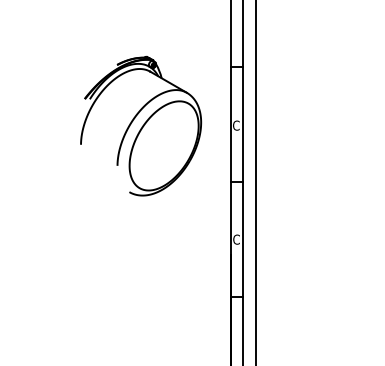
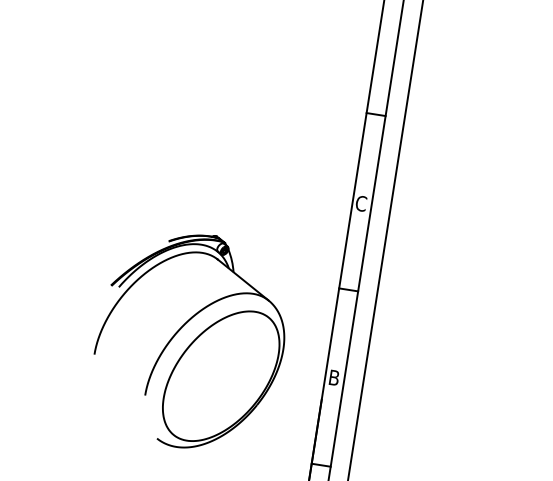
part: (141, 126) -> (191, 341), moved
text: (236, 239) -> (334, 377), C -> B

